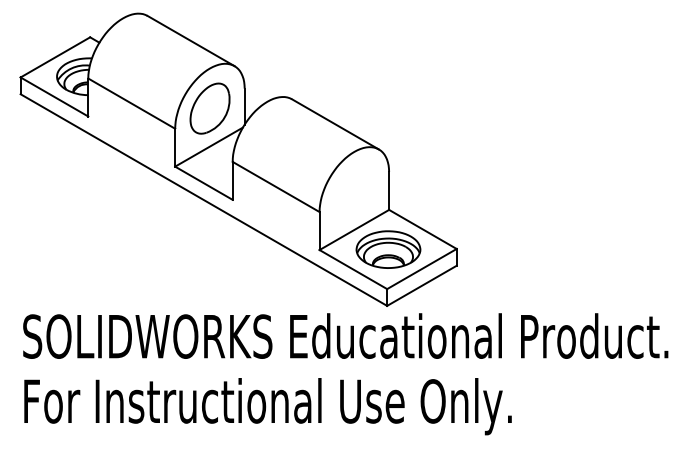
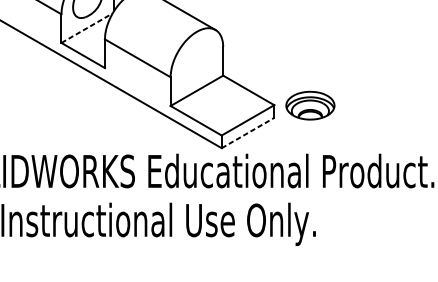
line: (209, 146) -> (87, 27), solid -> dashed
part: (388, 249) -> (310, 105), moved
line: (422, 285) -> (248, 132), solid -> dashed

